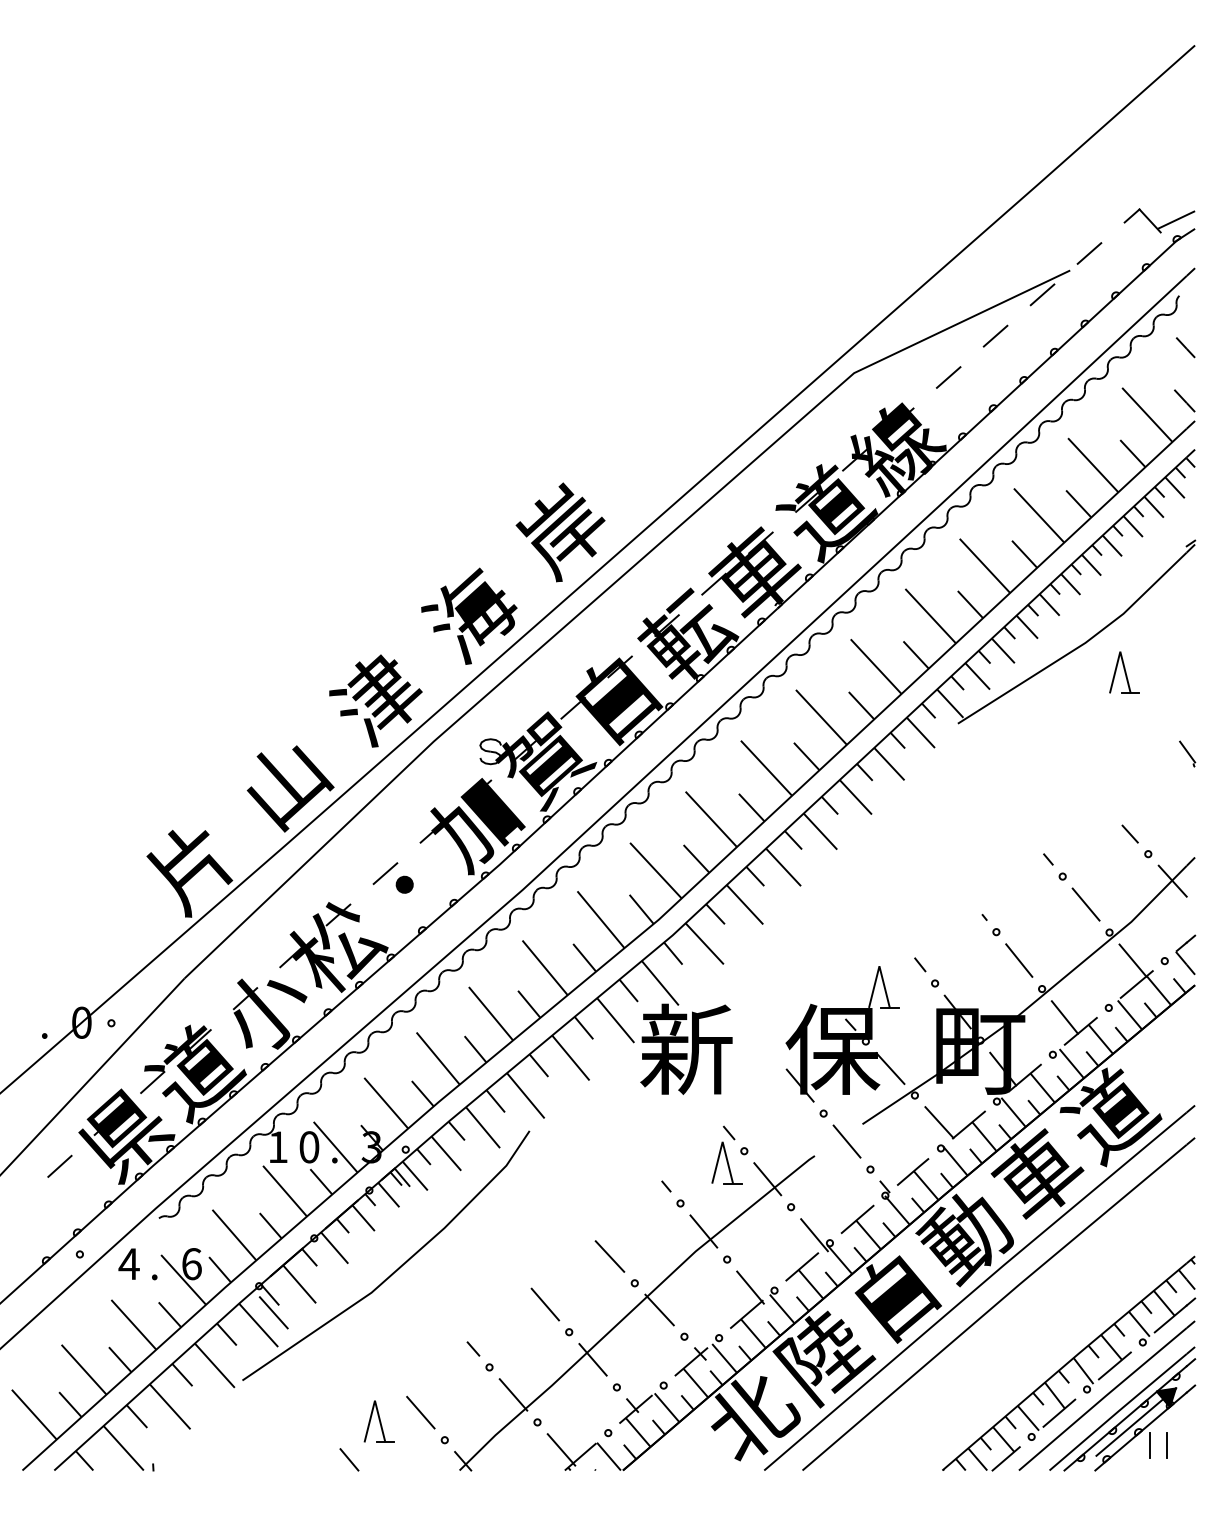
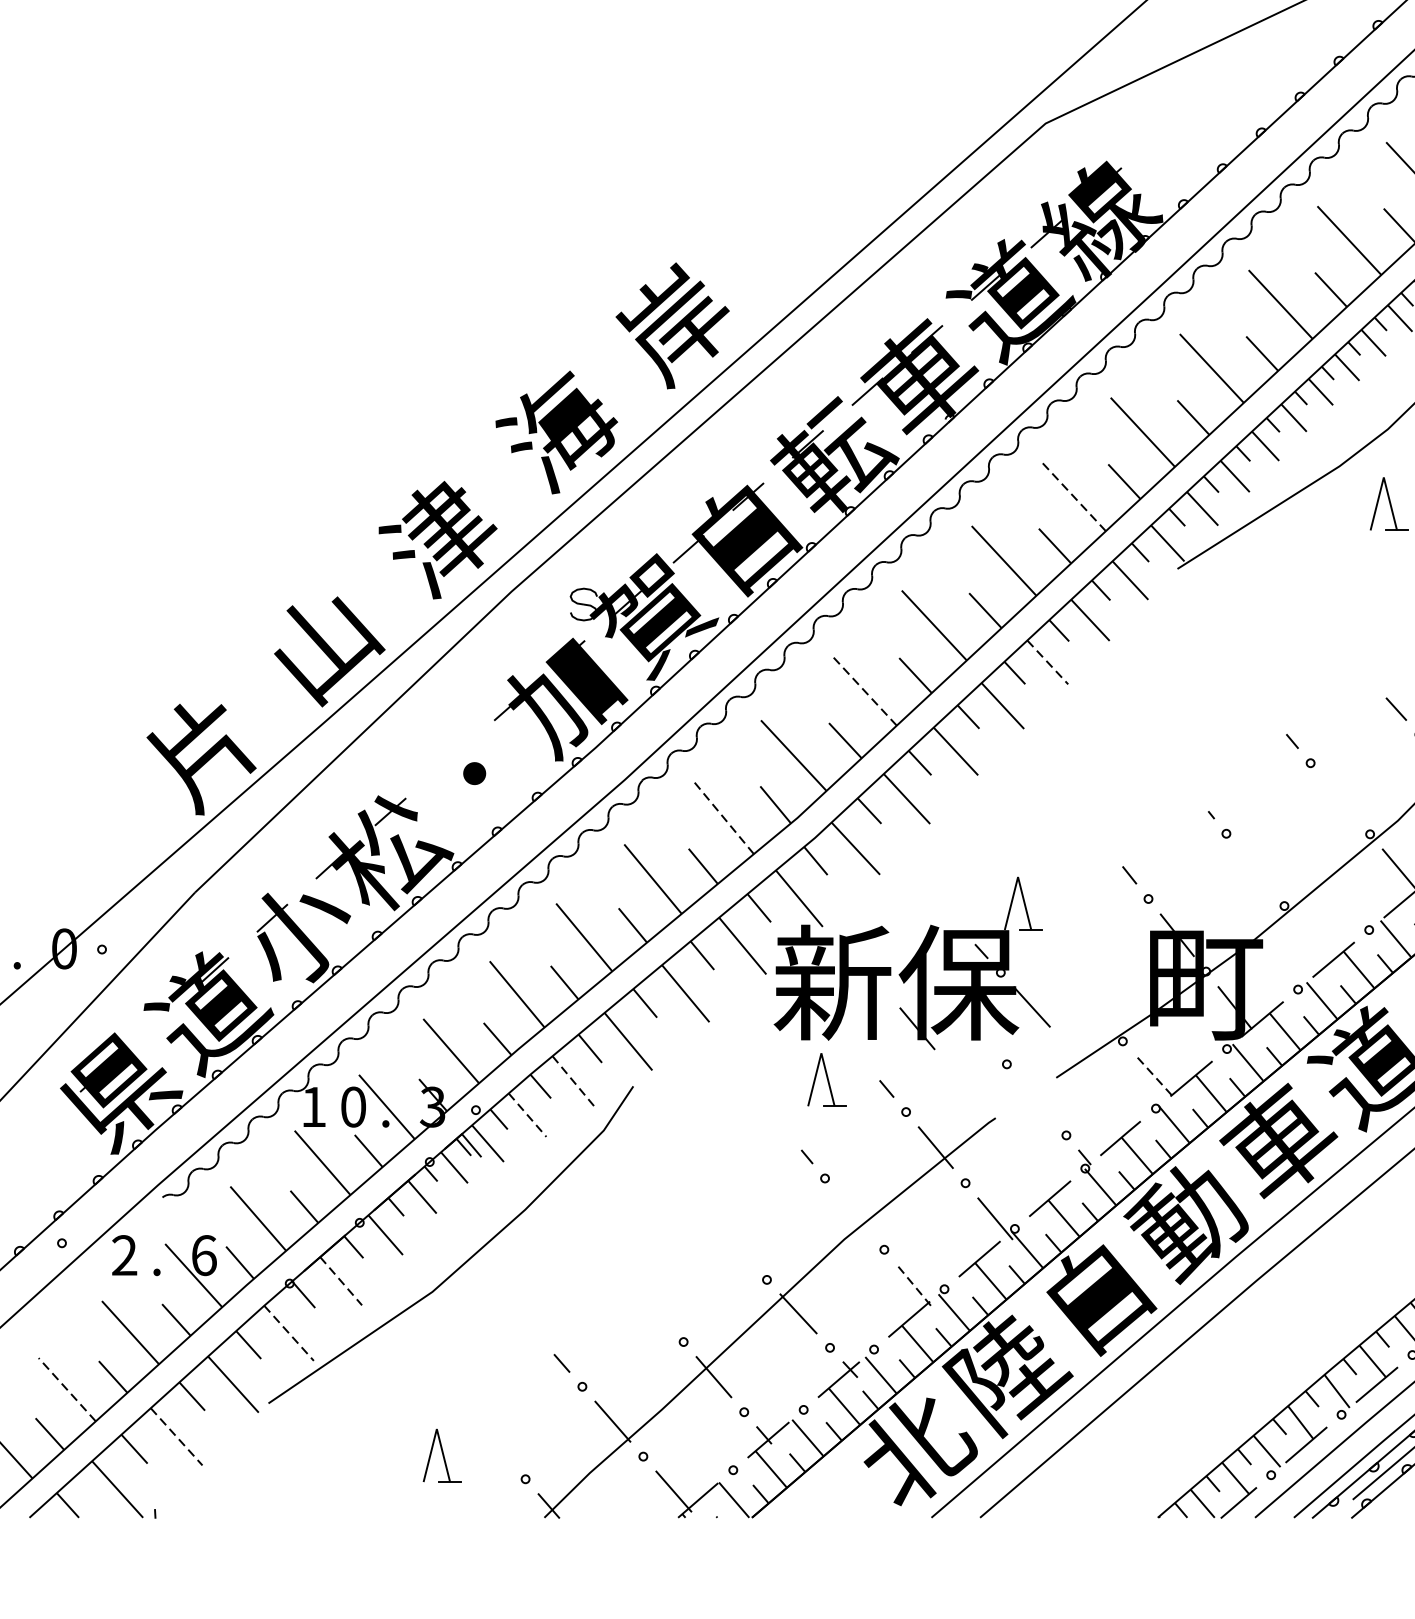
line: (1042, 294) -> (1284, 23), removed
line: (995, 335) -> (1225, 75), removed
line: (948, 377) -> (1165, 129), removed
line: (875, 666) -> (1072, 496), solid -> dashed
line: (855, 797) -> (1047, 662), solid -> dashed
line: (711, 819) -> (864, 690), solid -> dashed
line: (385, 873) -> (450, 759), removed
line: (1085, 904) -> (1339, 798), removed
line: (600, 919) -> (723, 817), solid -> dashed
line: (1019, 960) -> (1255, 869), removed
line: (1064, 1017) -> (1312, 942), removed
part: (845, 1034) -> (974, 963), moved
line: (152, 1082) -> (154, 1024), removed
line: (939, 1122) -> (1154, 1075), solid -> dashed
line: (483, 1127) -> (574, 1081), solid -> dashed
line: (846, 1141) -> (1035, 1099), removed
line: (446, 1153) -> (527, 1115), solid -> dashed
part: (726, 1162) -> (826, 1079), moved
line: (59, 1165) -> (36, 1130), removed
line: (703, 1231) -> (854, 1214), removed
line: (609, 1256) -> (734, 1245), removed
text: (128, 1263) -> (123, 1254), 4 -> 2
line: (299, 1284) -> (340, 1281), solid -> dashed
line: (750, 1287) -> (913, 1285), solid -> dashed
line: (545, 1304) -> (653, 1306), removed
line: (273, 1312) -> (307, 1317), removed
line: (258, 1325) -> (288, 1333), solid -> dashed
line: (84, 1369) -> (67, 1389), solid -> dashed
line: (170, 1407) -> (177, 1437), solid -> dashed
line: (420, 1412) -> (494, 1444), removed
line: (349, 1459) -> (404, 1503), removed

